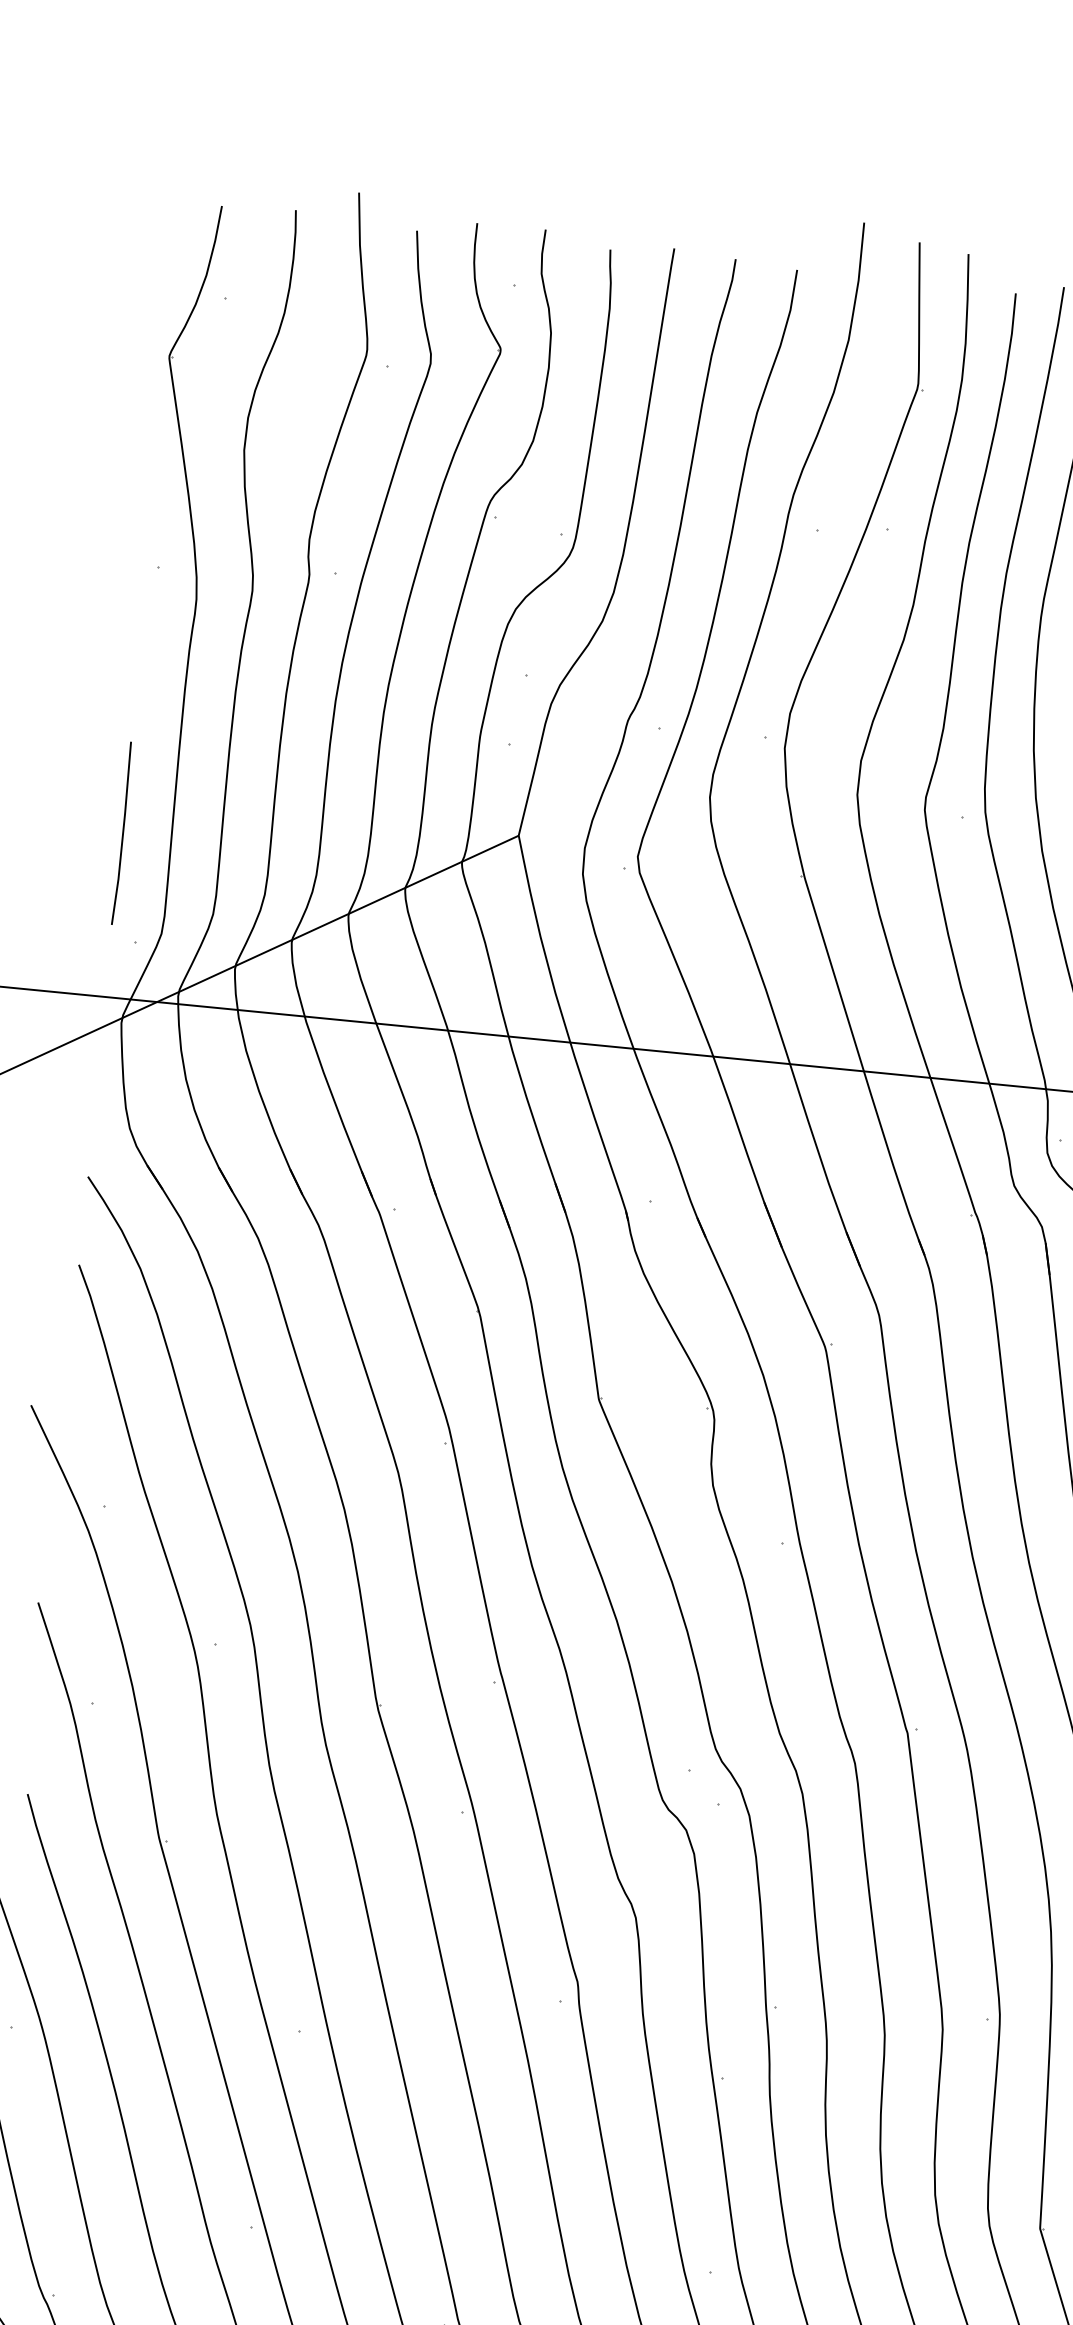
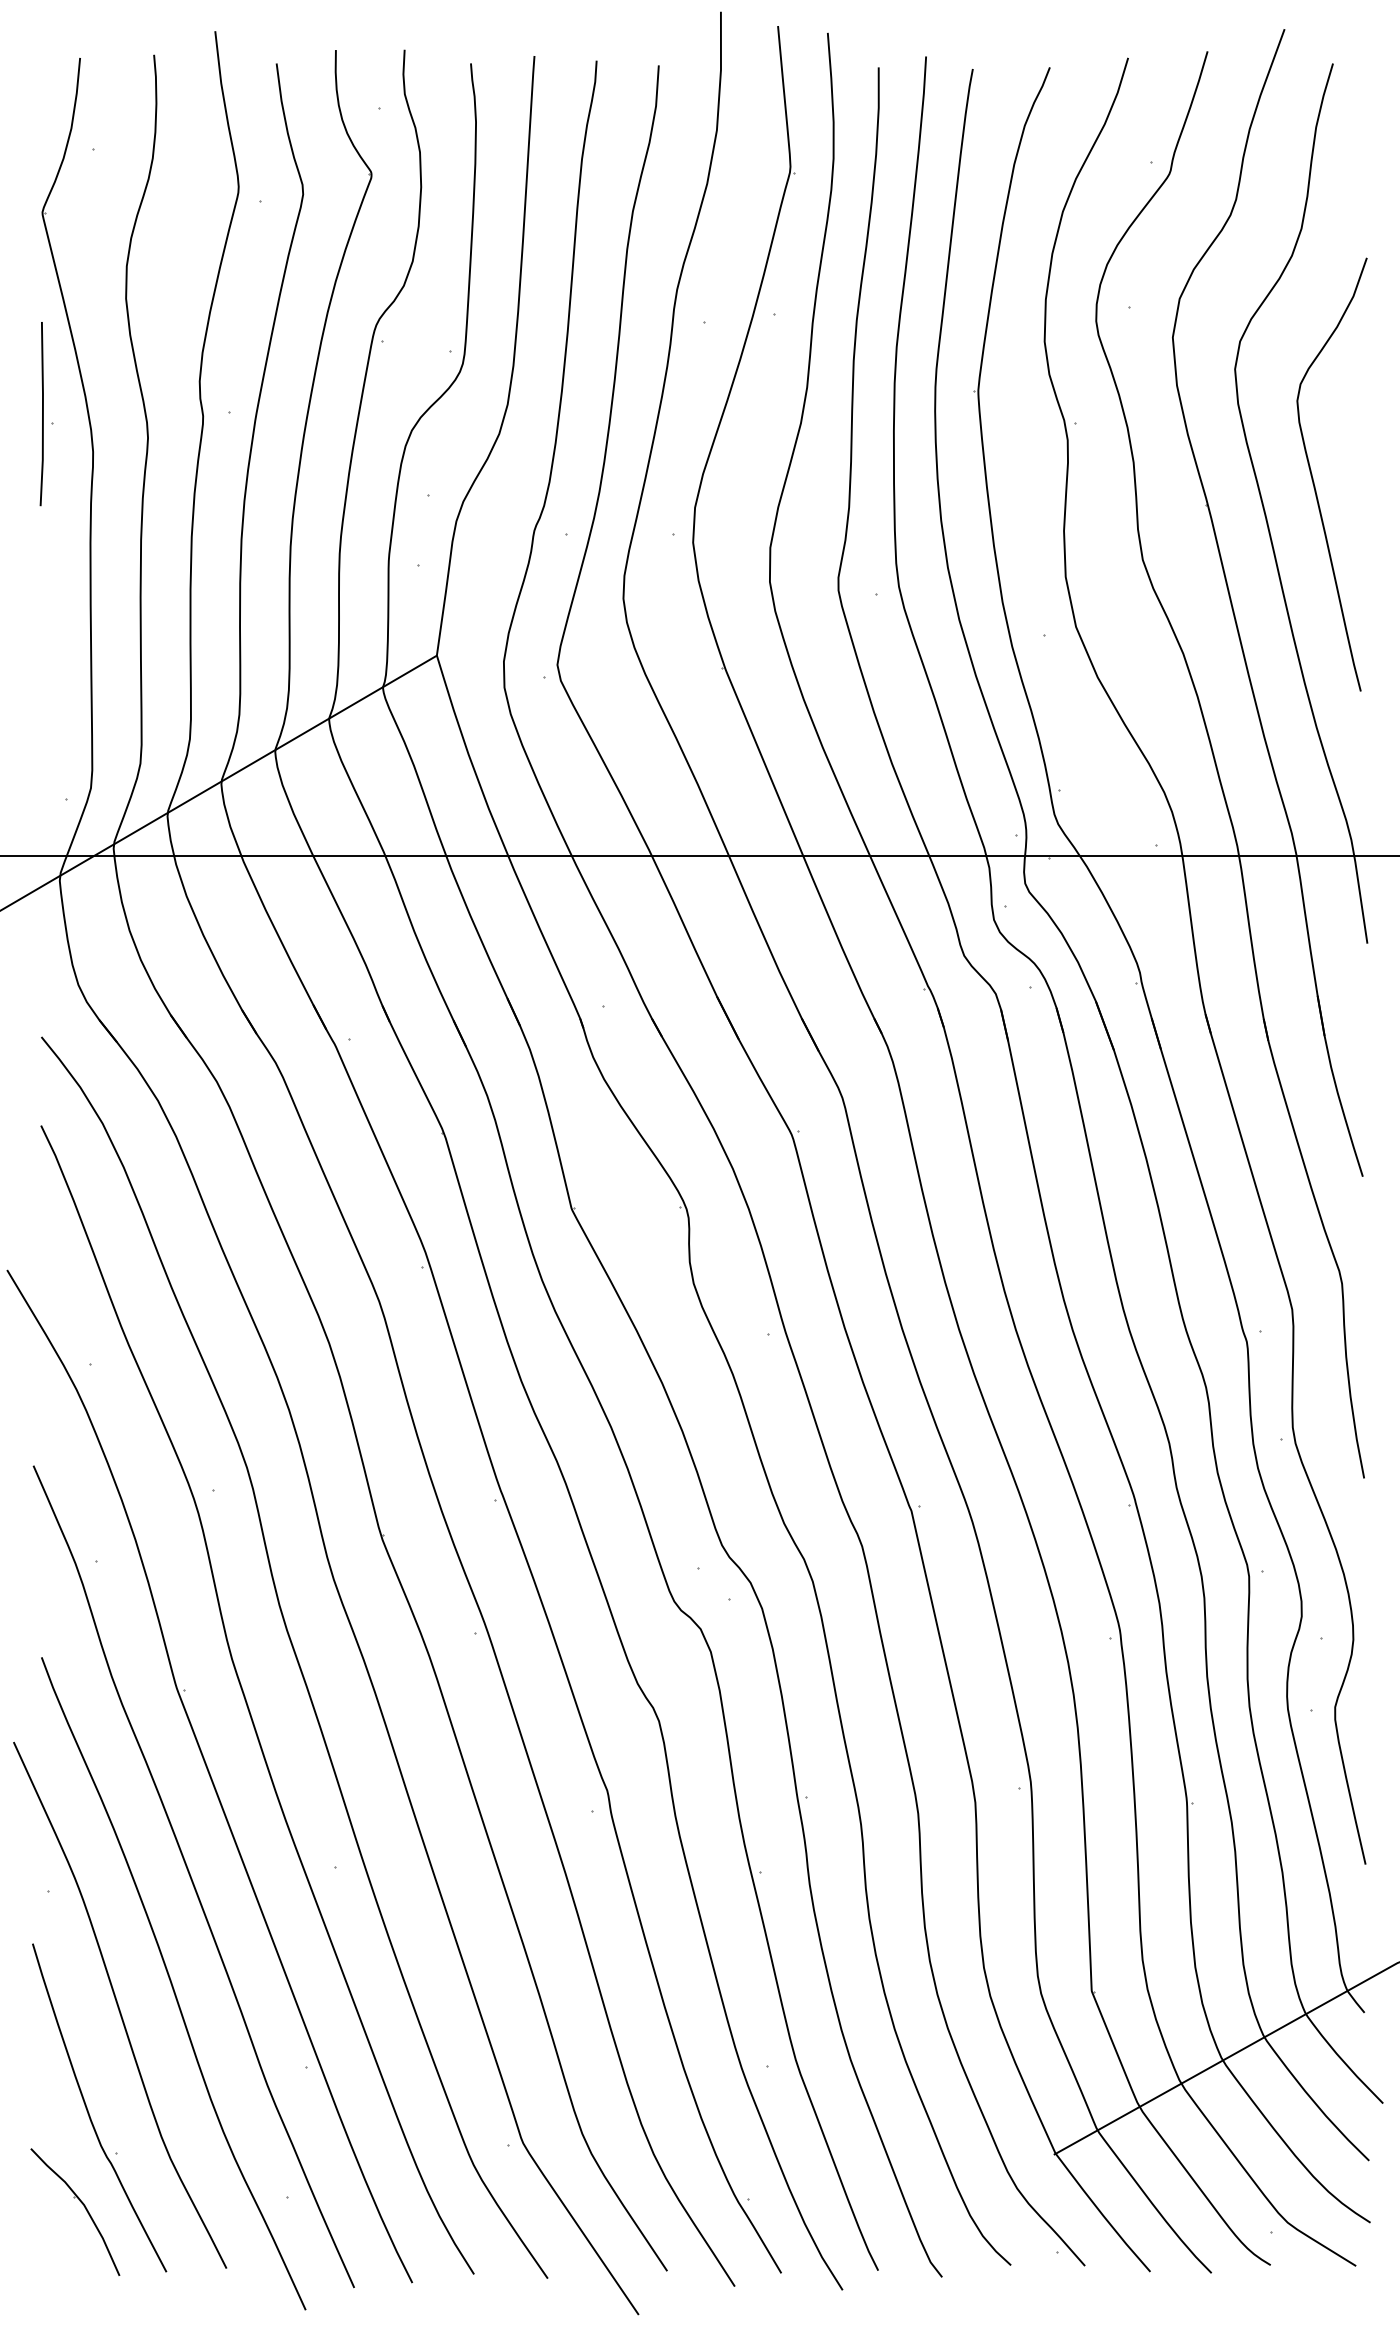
line: (122, 833) -> (42, 414), moved

